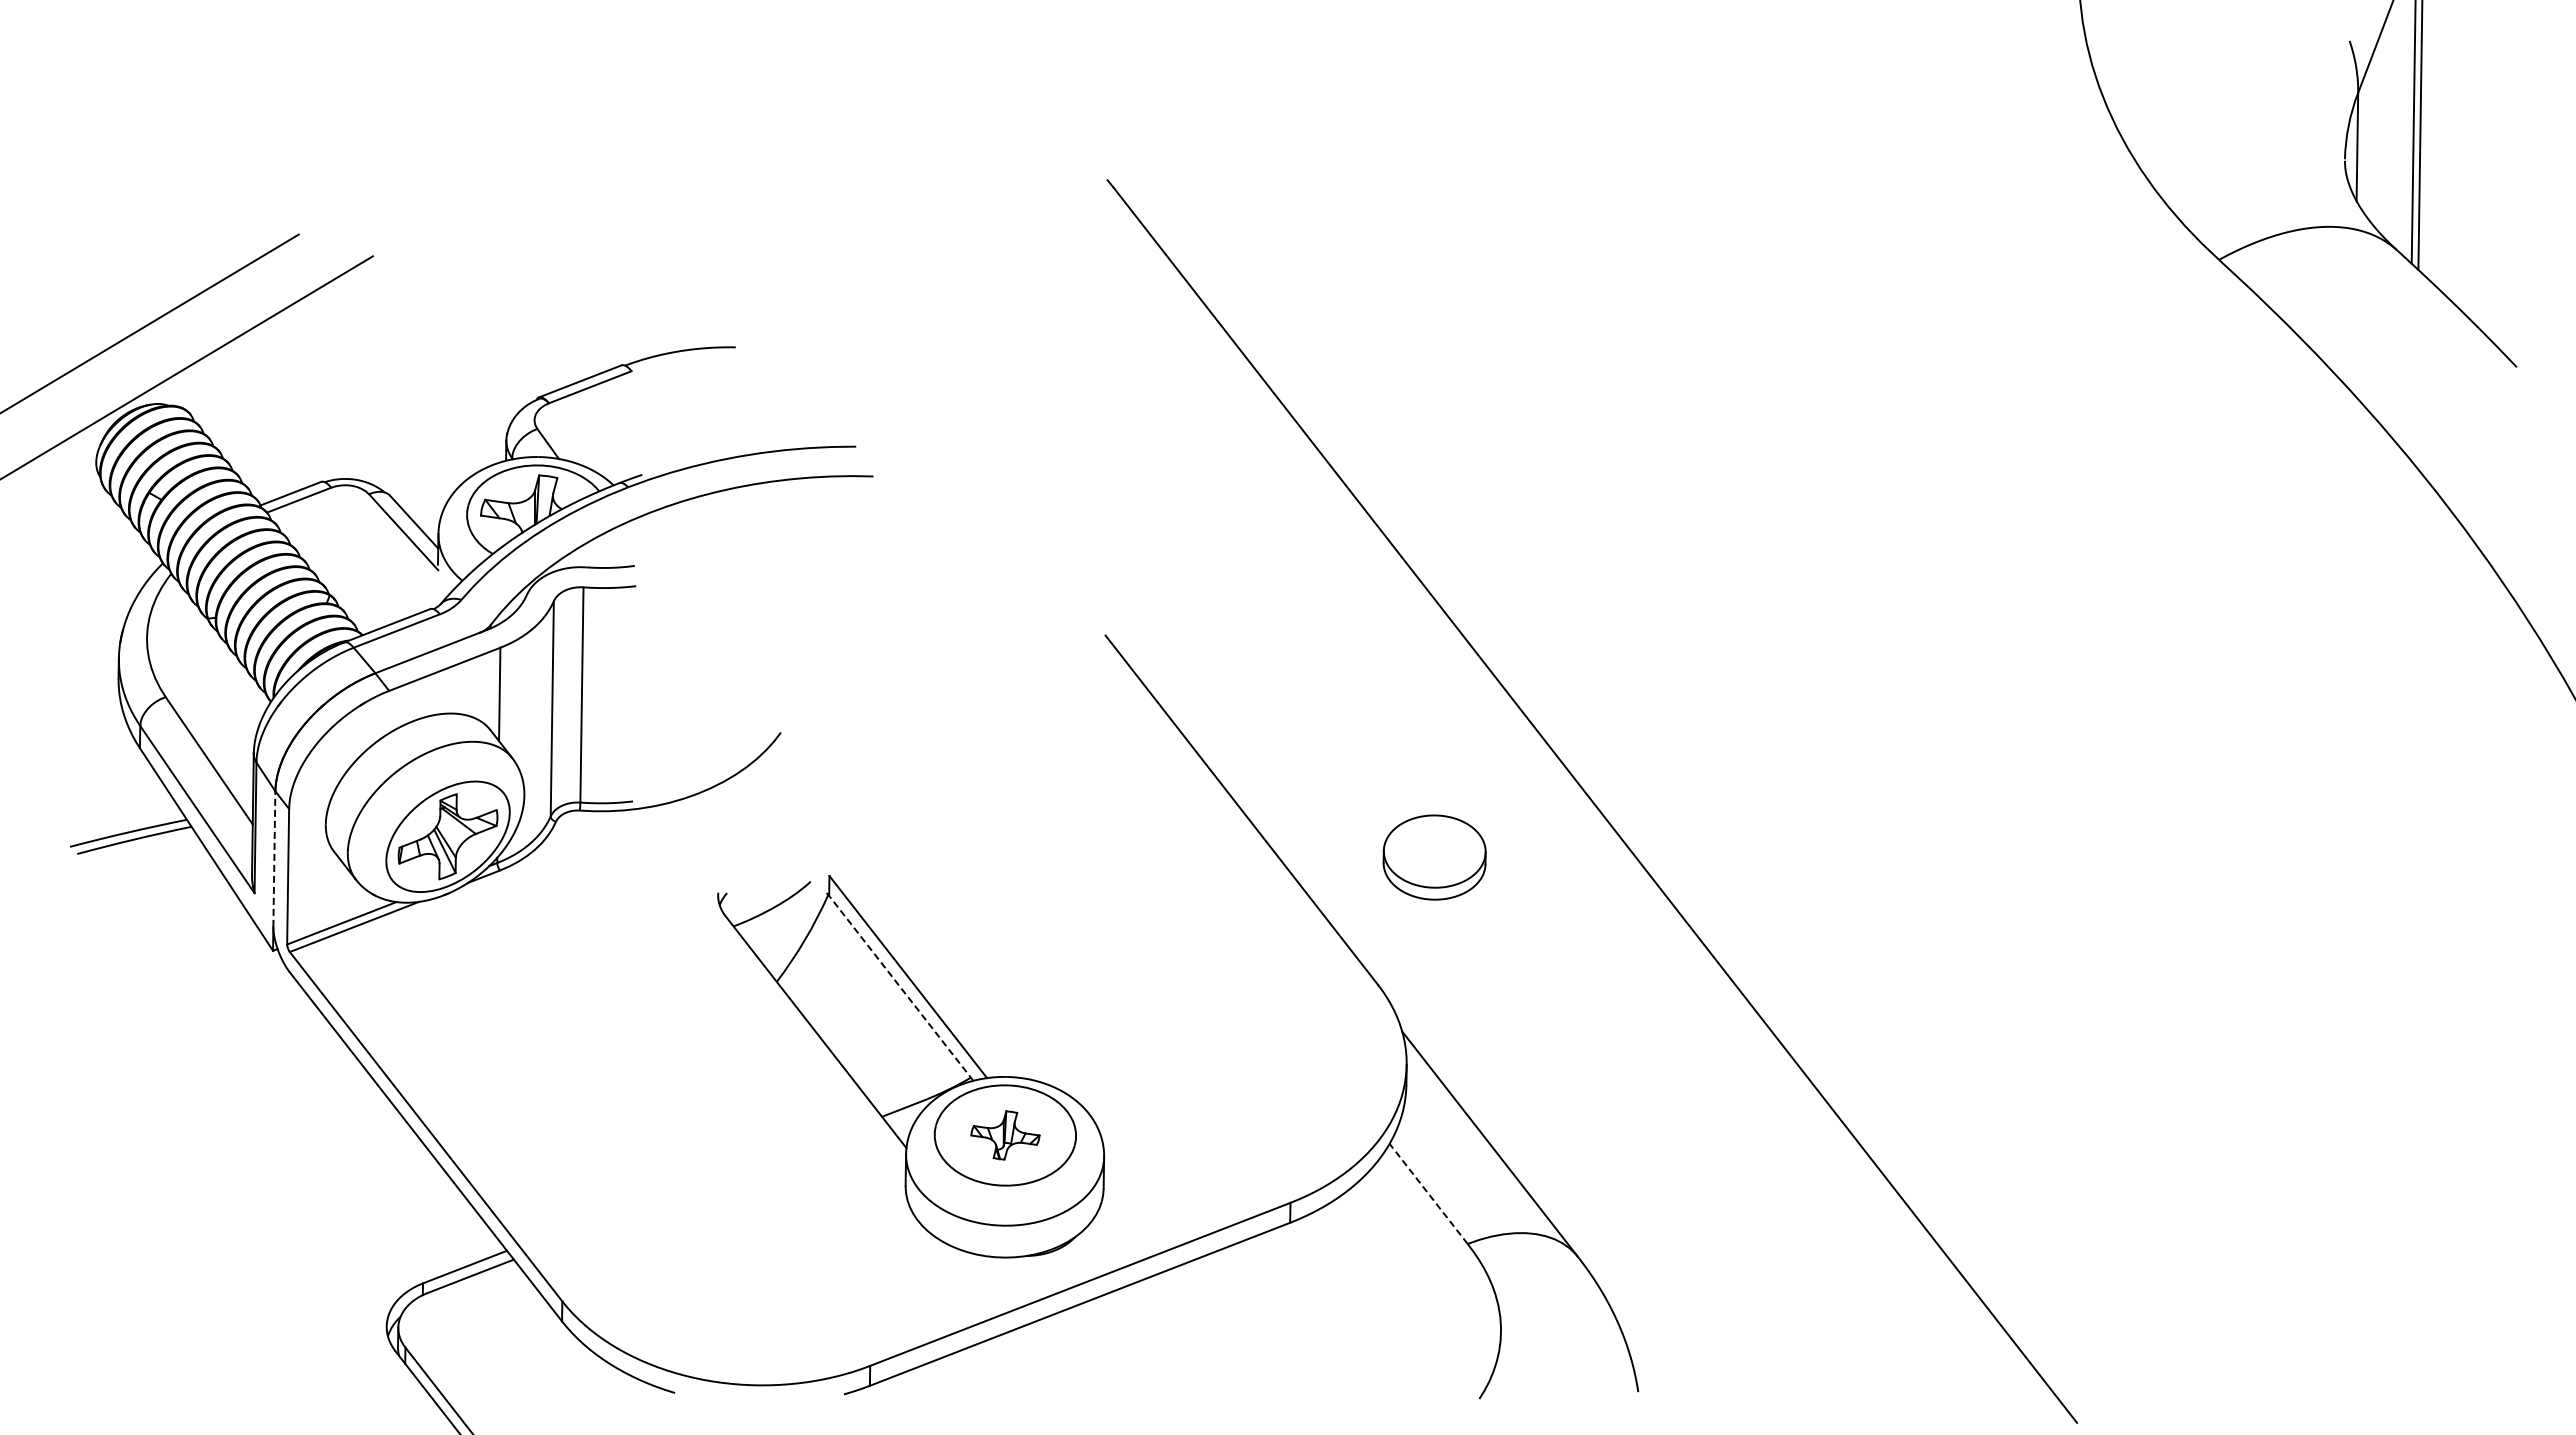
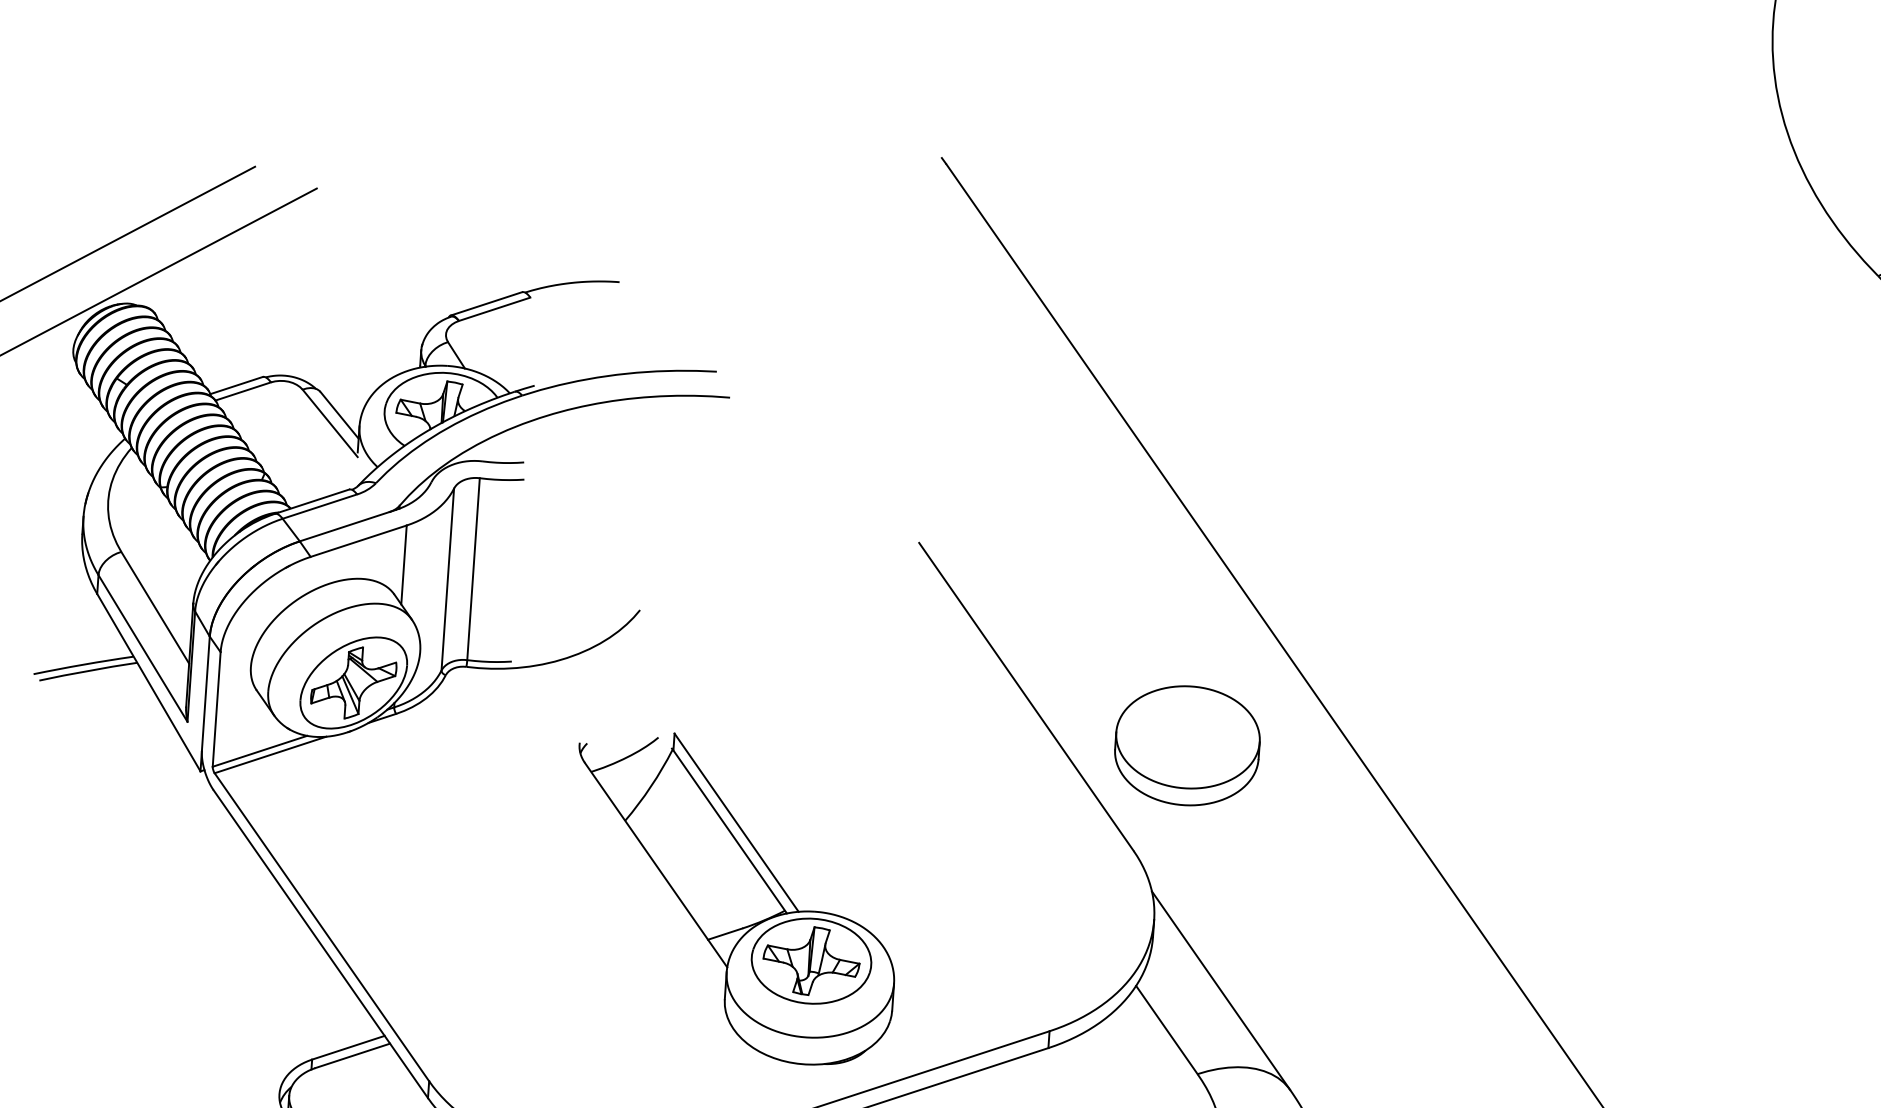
part: (1434, 857) -> (1187, 745), size x1.67
line: (274, 859) -> (205, 694), dashed -> solid
line: (900, 987) -> (729, 831), dashed -> solid
part: (1005, 1135) -> (811, 961), size x1.67
line: (1428, 1193) -> (1166, 1029), dashed -> solid

